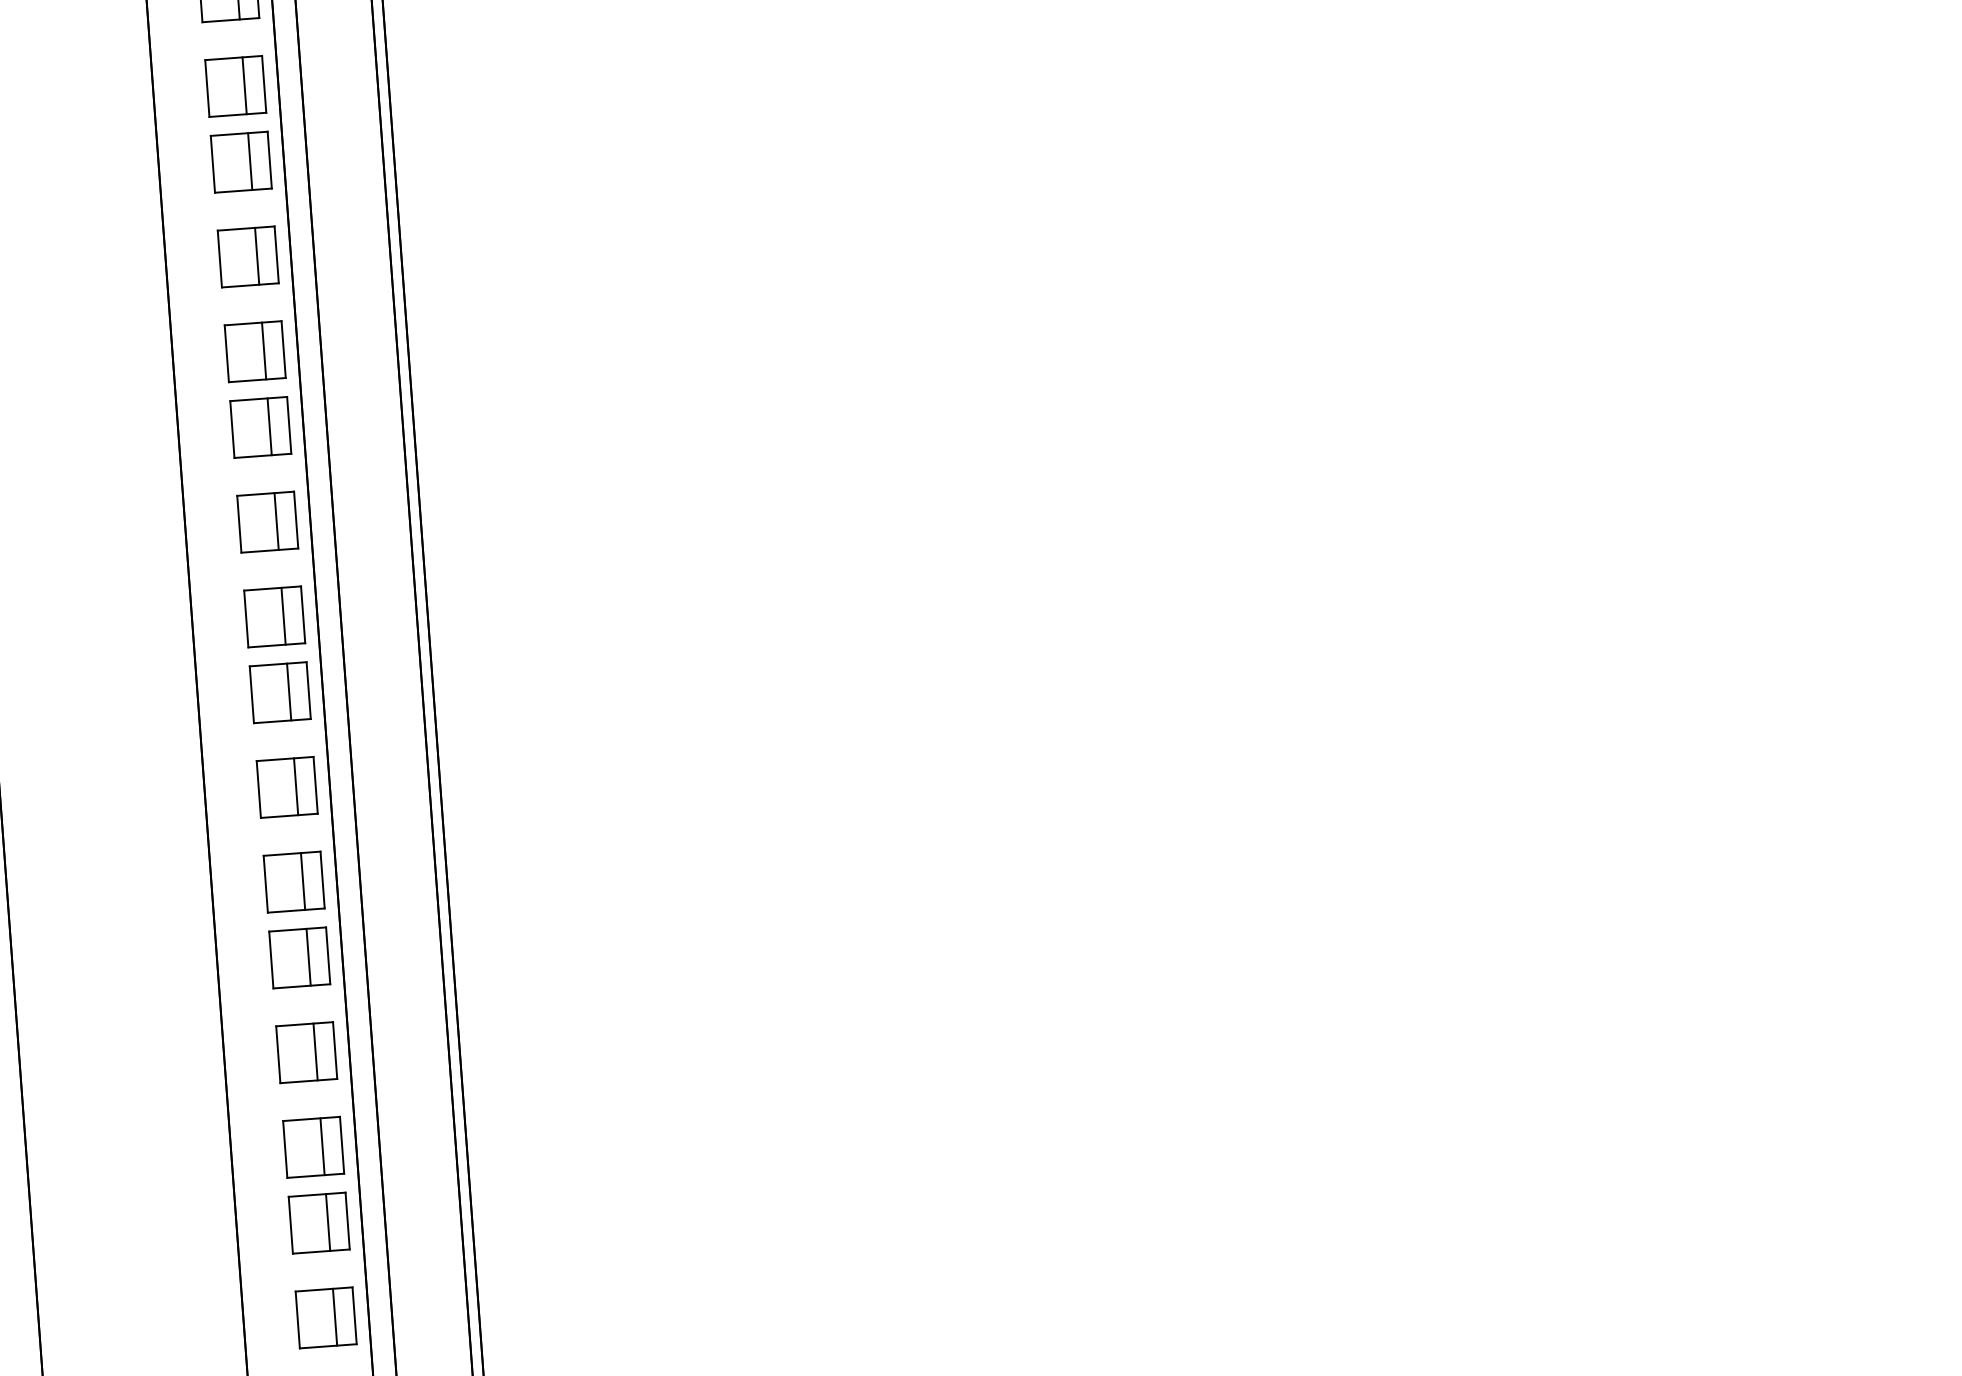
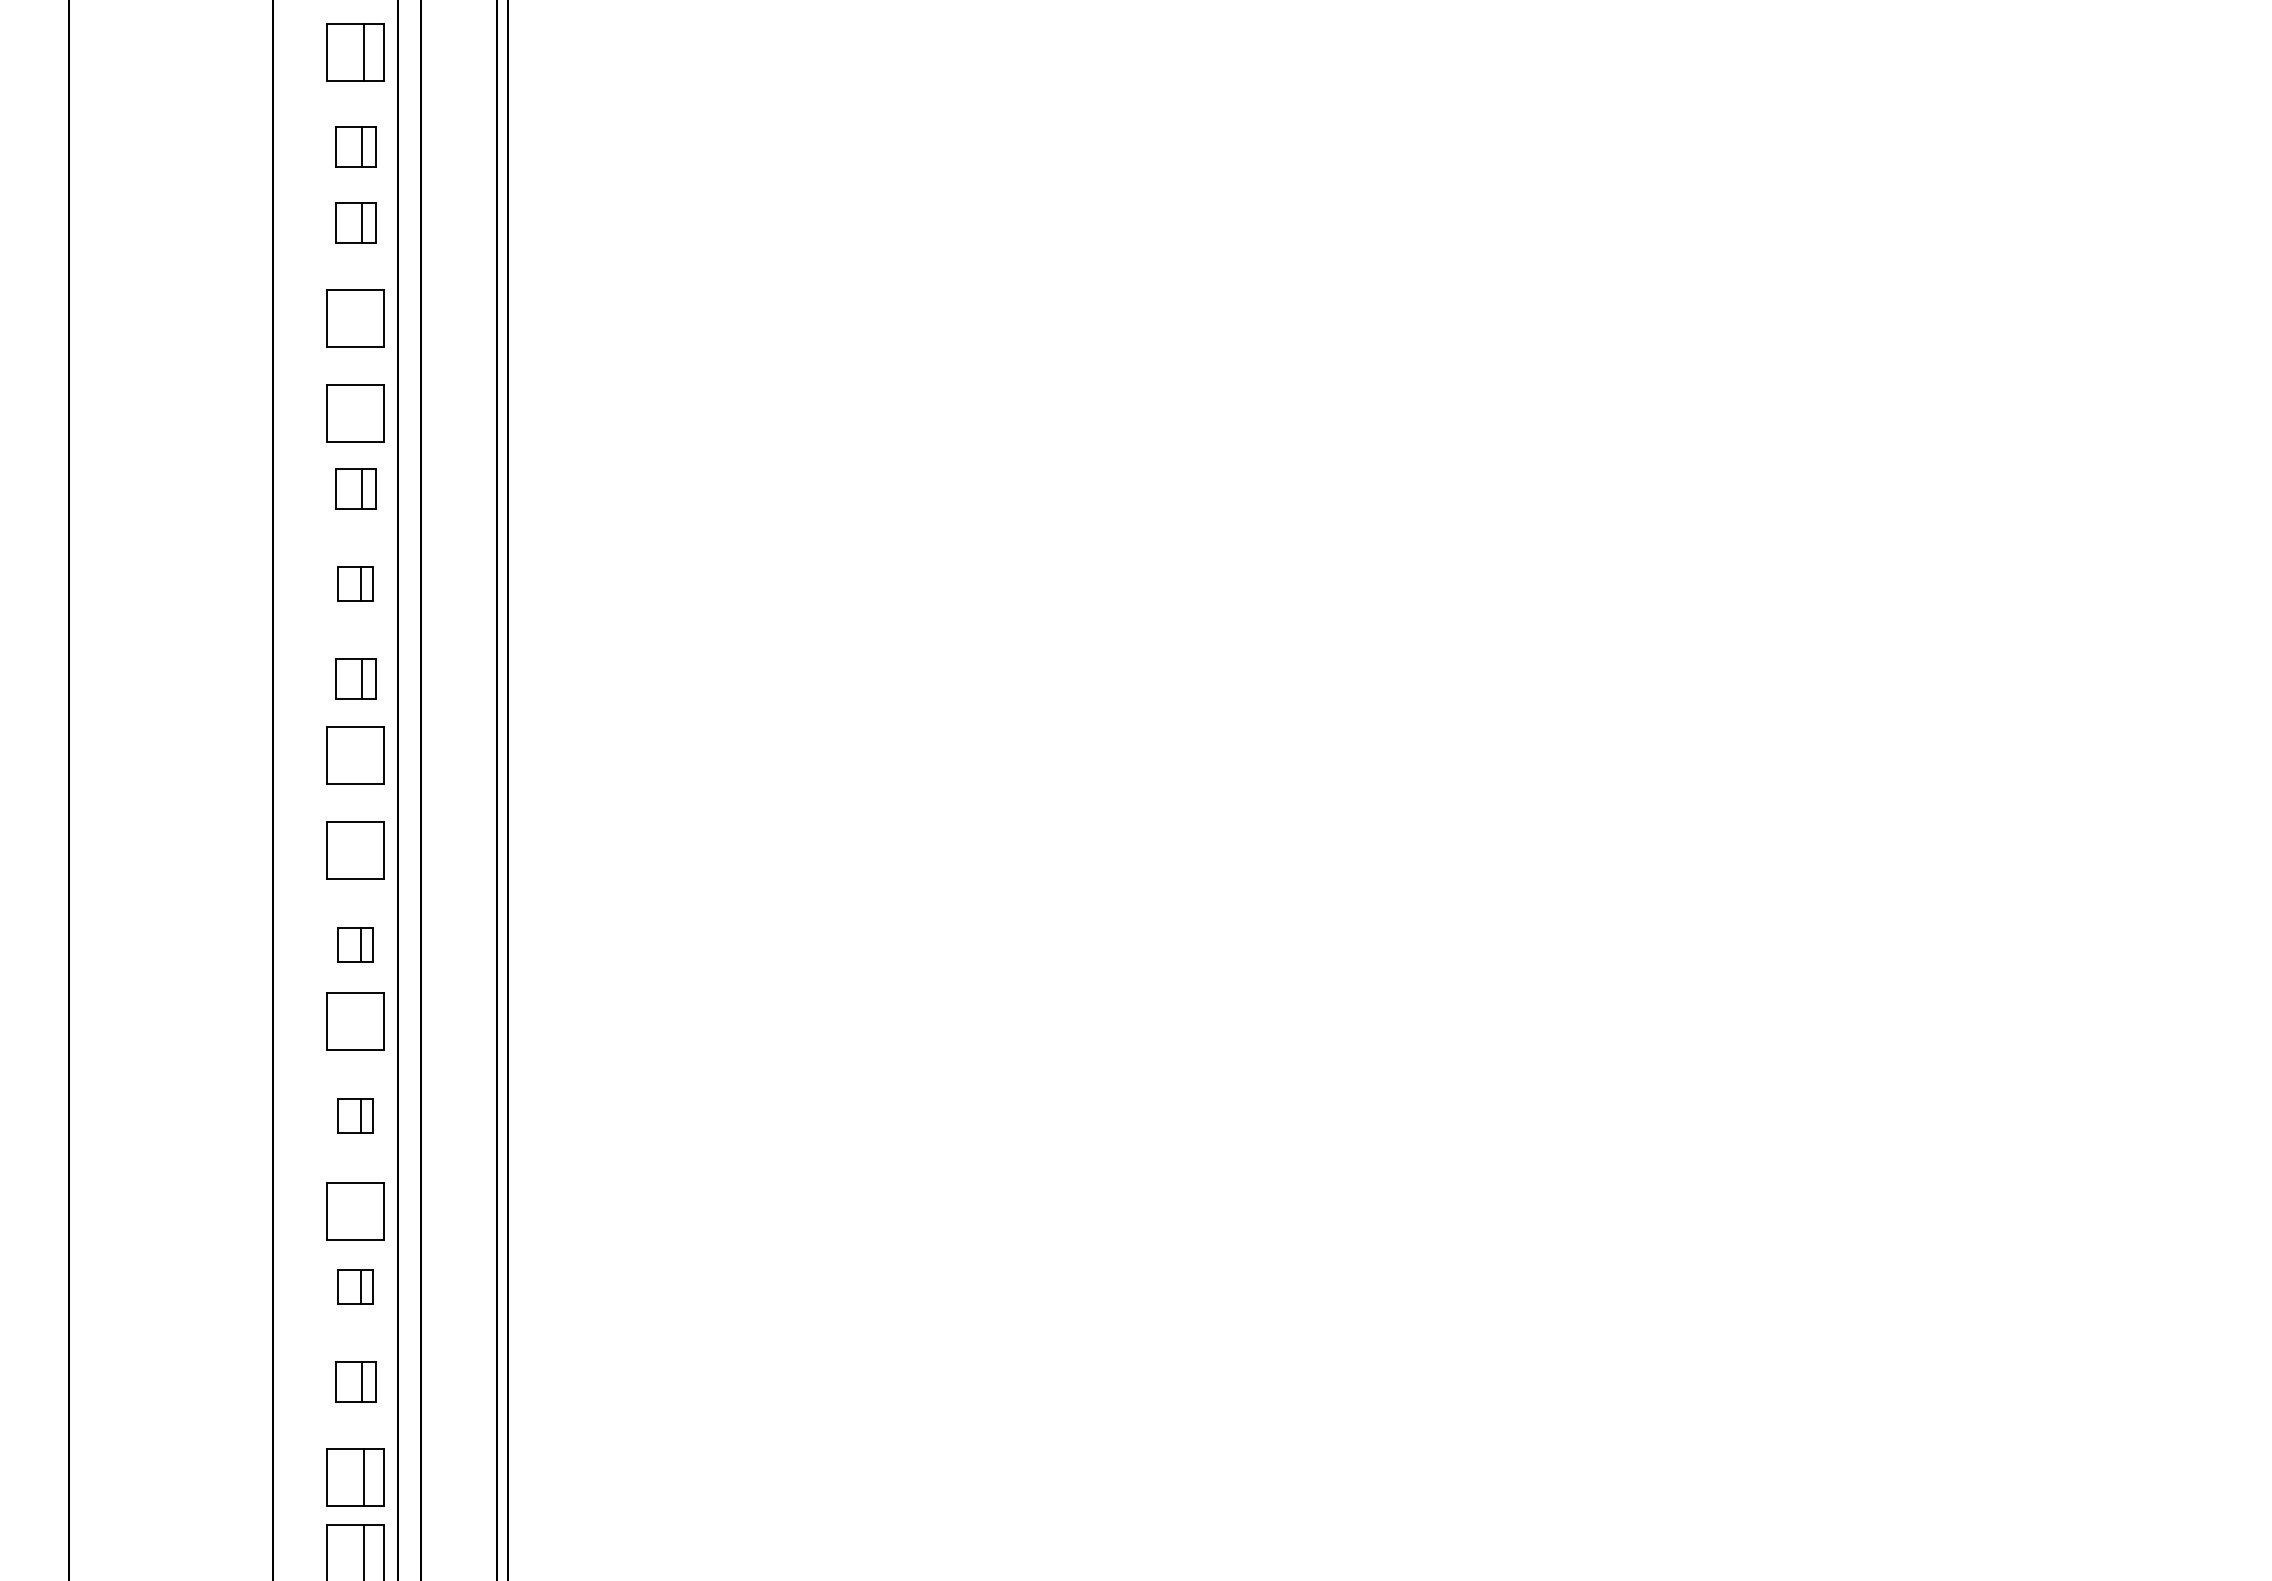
part: (235, 86) -> (355, 147), size x0.7
part: (241, 162) -> (355, 223), size x0.7
line: (257, 255) -> (364, 317), removed
line: (264, 350) -> (364, 412), removed
part: (260, 427) -> (355, 489), size x0.7
part: (267, 522) -> (355, 584), size x0.6
part: (274, 617) -> (355, 679), size x0.7
line: (289, 691) -> (364, 754), removed
line: (296, 786) -> (364, 849), removed
part: (294, 882) -> (355, 945), size x0.6
line: (308, 956) -> (364, 1020), removed
part: (306, 1052) -> (355, 1116), size x0.6
line: (322, 1146) -> (364, 1210), removed
part: (319, 1223) -> (355, 1287), size x0.6
part: (326, 1318) -> (355, 1382), size x0.7

